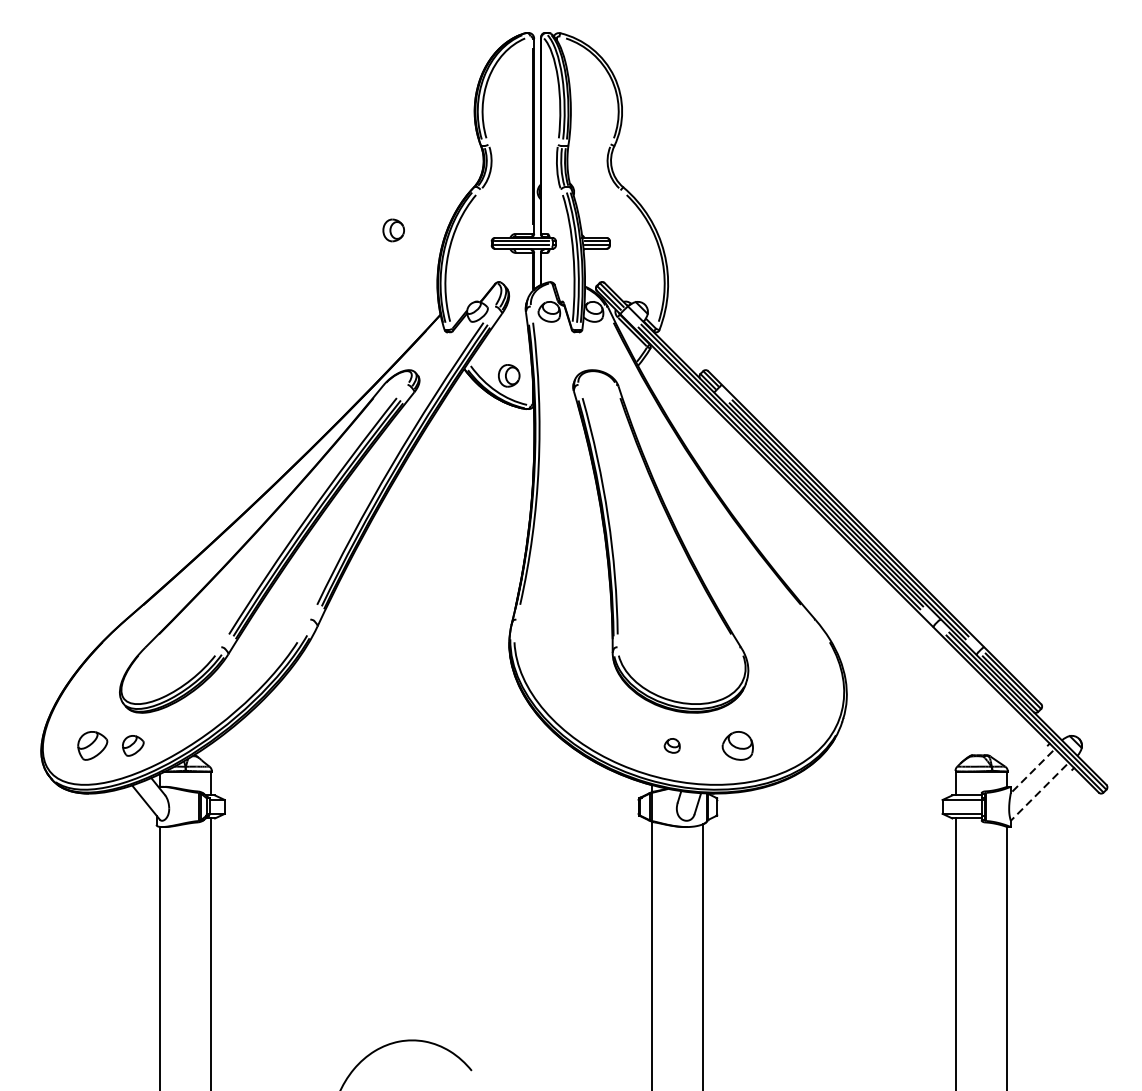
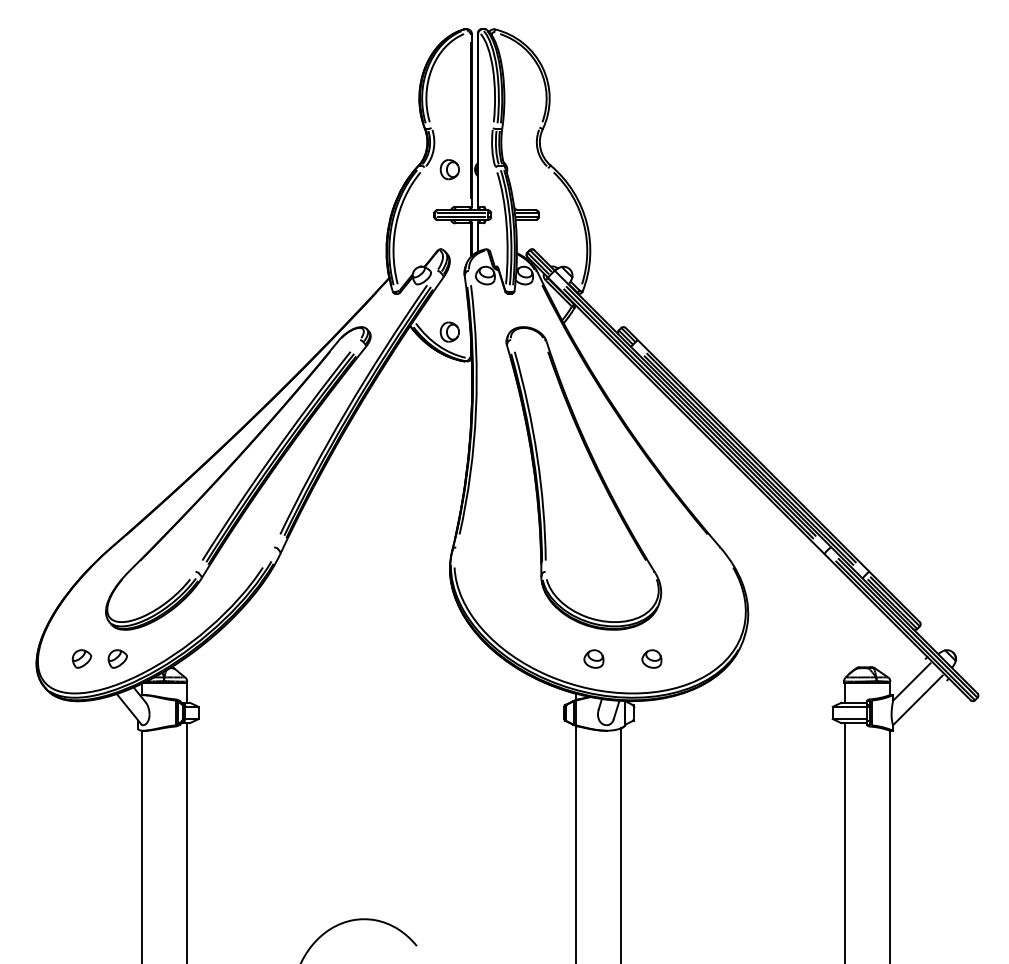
part: (393, 230) -> (449, 169), moved
part: (92, 745) -> (81, 658), size x0.71
part: (671, 745) -> (593, 658), size x1.43
part: (737, 745) -> (651, 658), size x0.71
line: (1031, 772) -> (911, 682), dashed -> solid
line: (1038, 792) -> (917, 700), dashed -> solid

